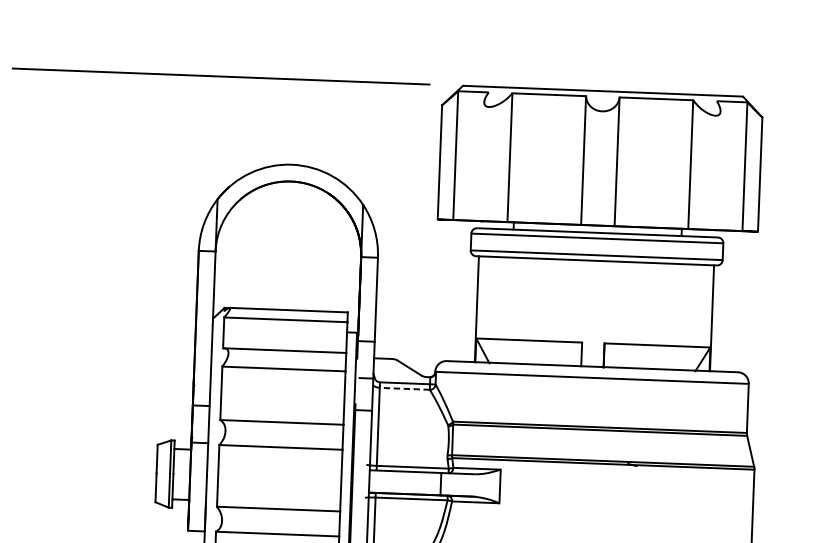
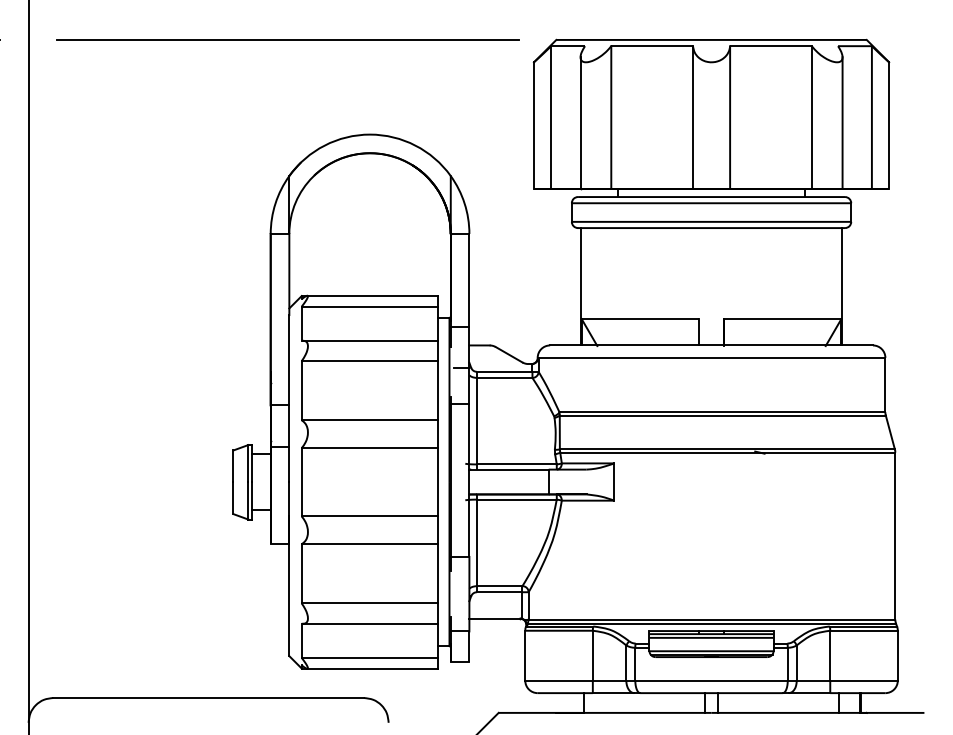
line: (482, 161) -> (580, 122), added
line: (718, 170) -> (842, 122), added
line: (404, 388) -> (504, 377), dashed -> solid

